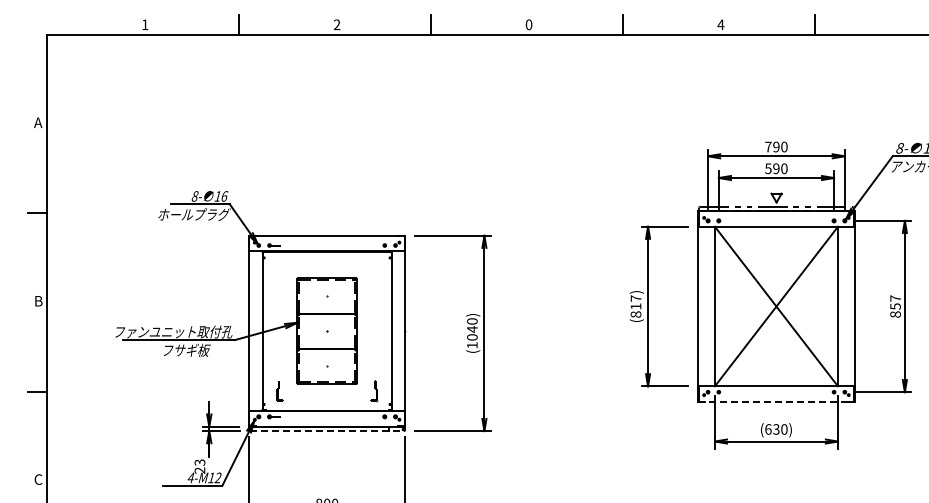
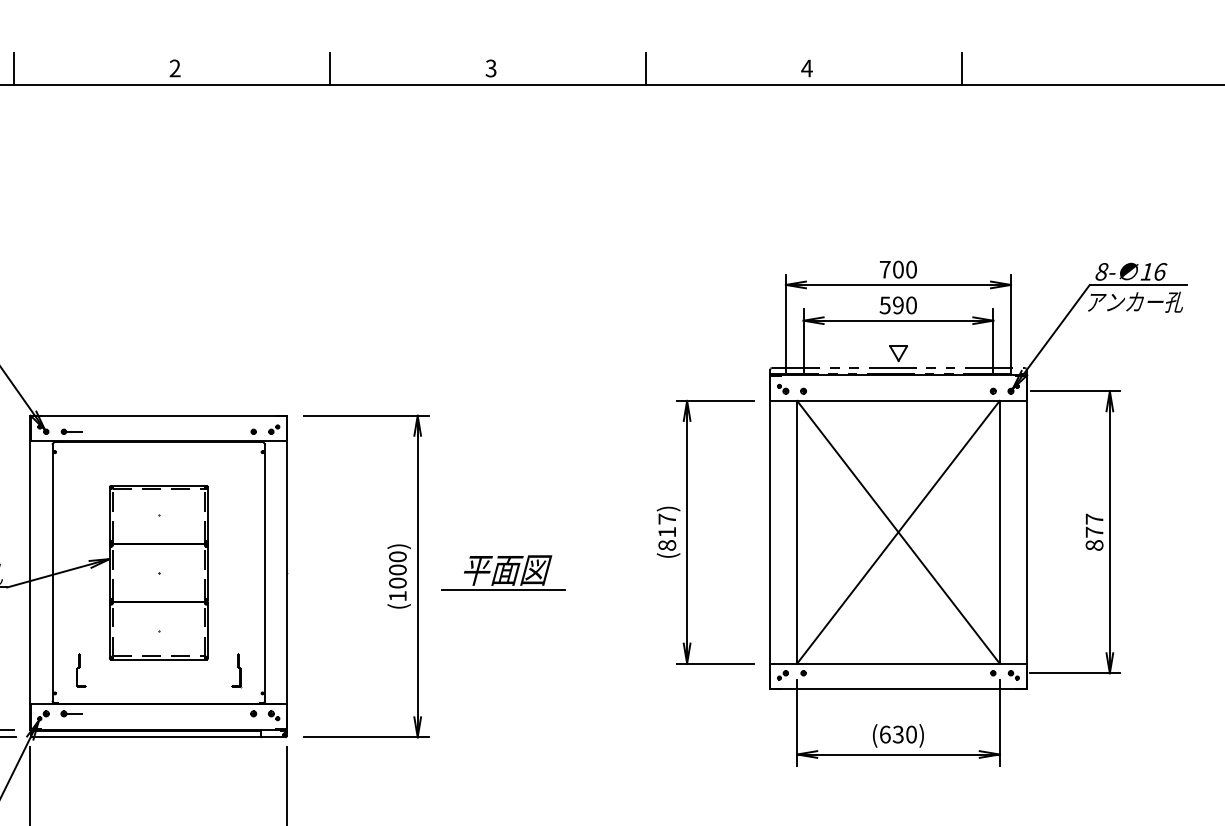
text: (528, 24) -> (490, 67), 0 -> 3
text: (776, 146) -> (898, 268), 790 -> 700
text: (895, 306) -> (1094, 532), 857 -> 877
text: (472, 329) -> (398, 570), (1040) -> (1000)
part: (536, 330) -> (503, 571), added
line: (776, 401) -> (898, 688), dashed -> solid
line: (327, 431) -> (159, 737), dashed -> solid

